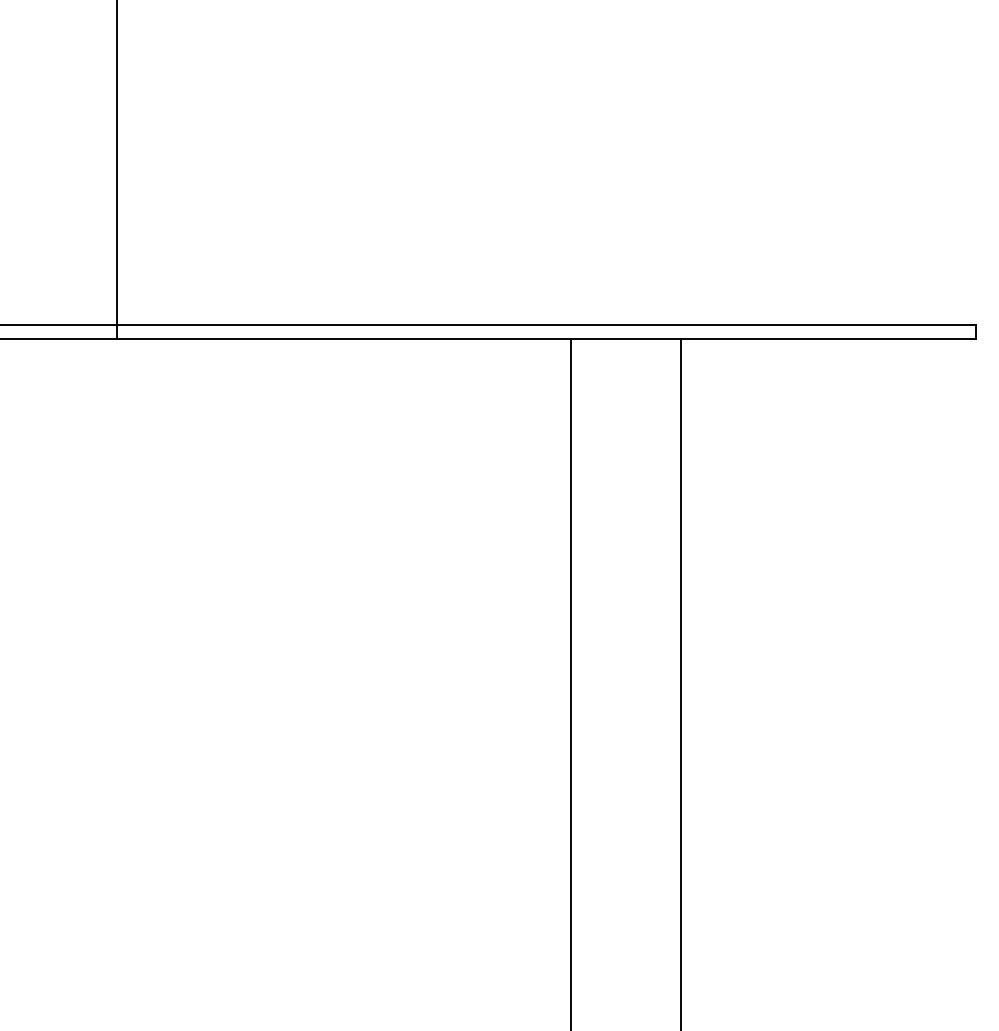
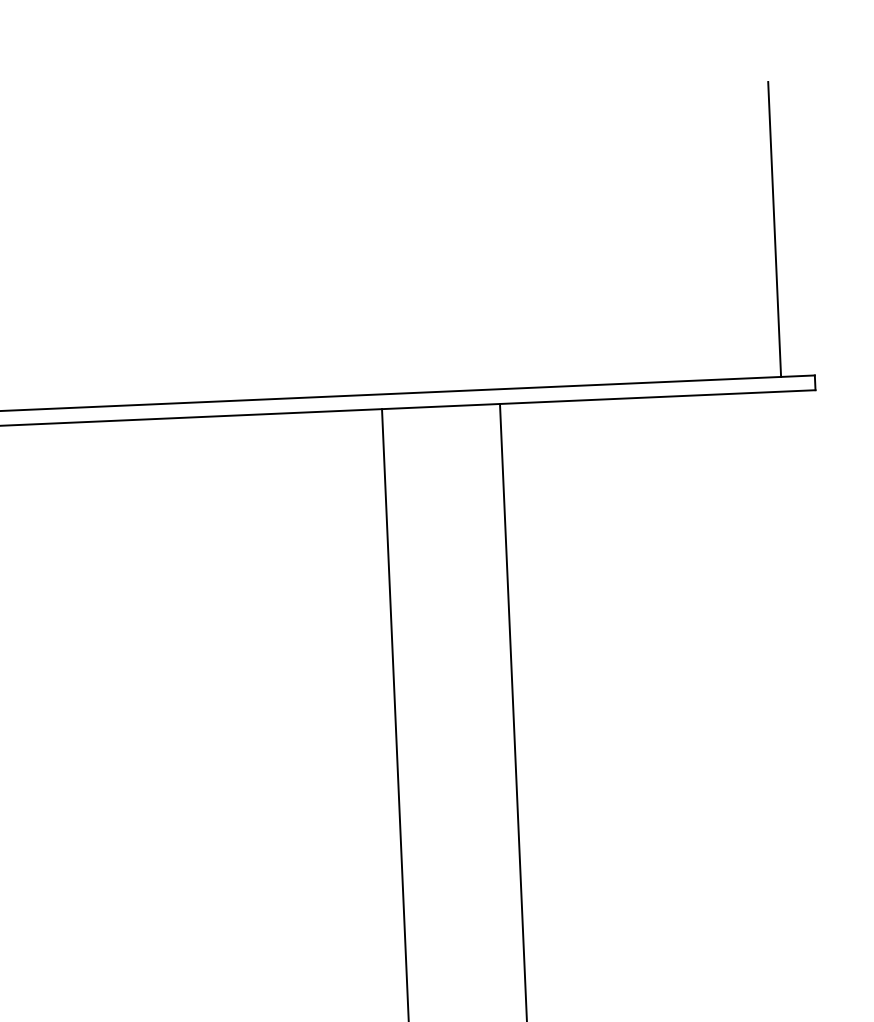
line: (944, 187) -> (774, 229), added

